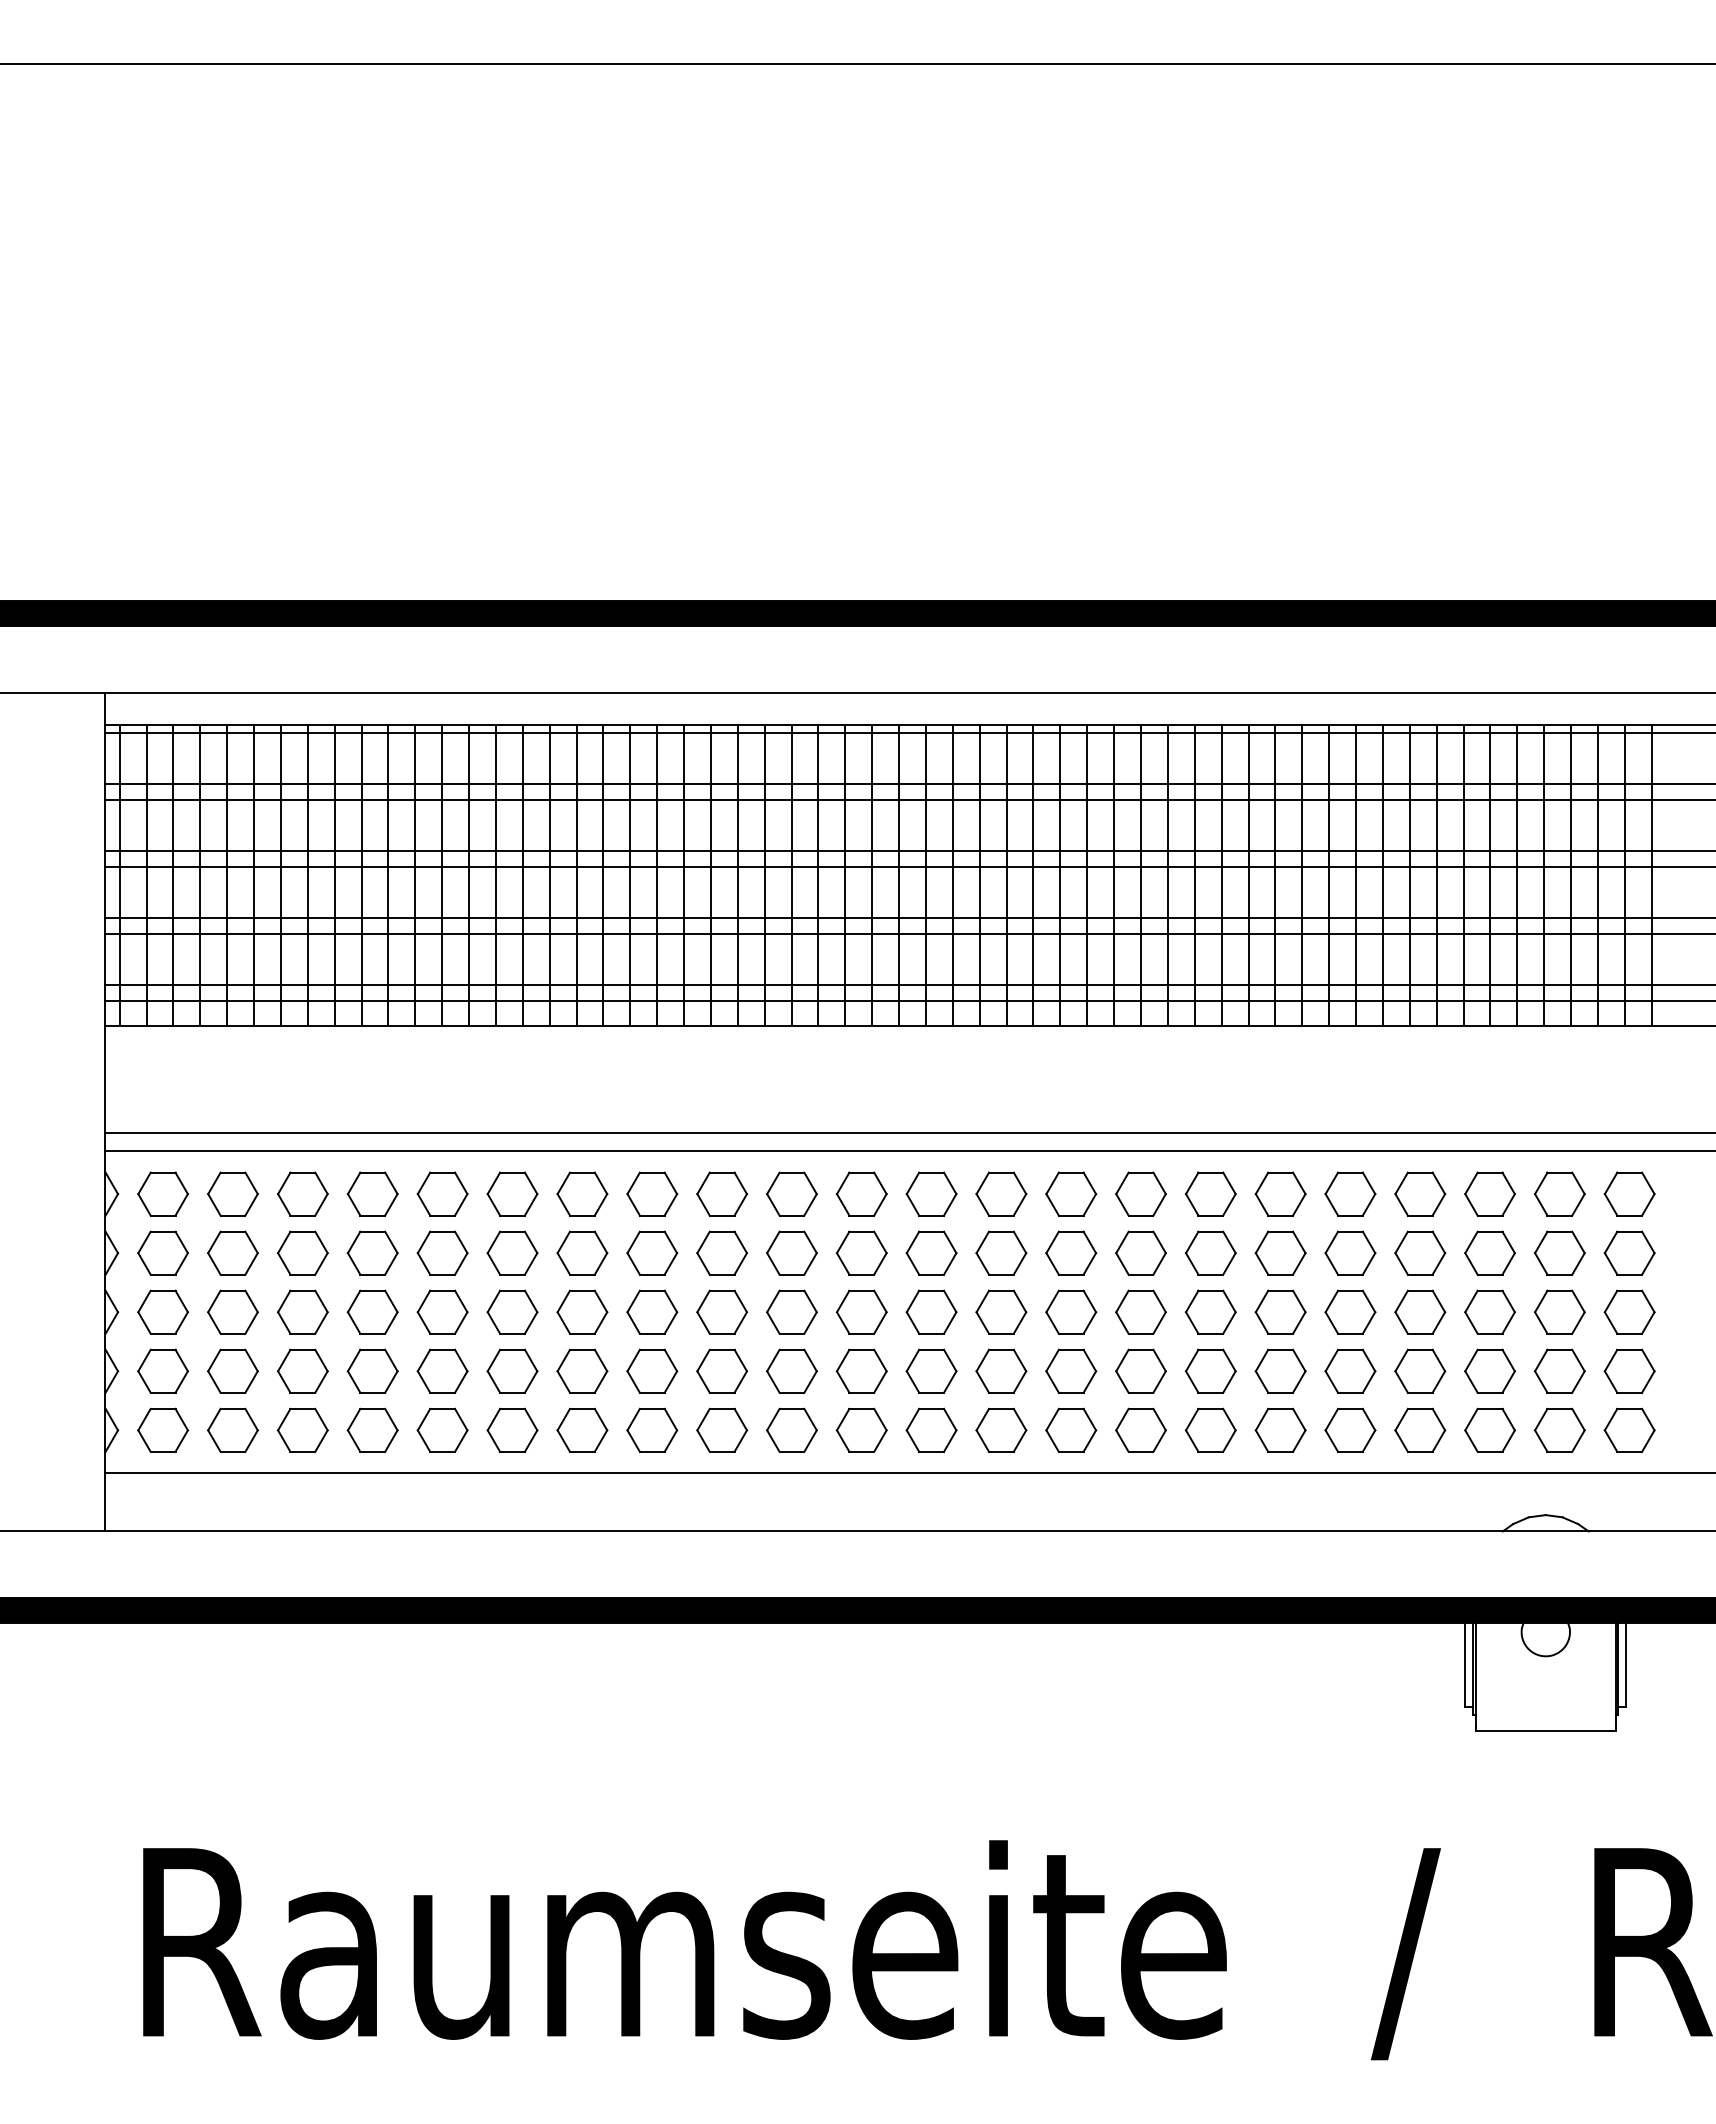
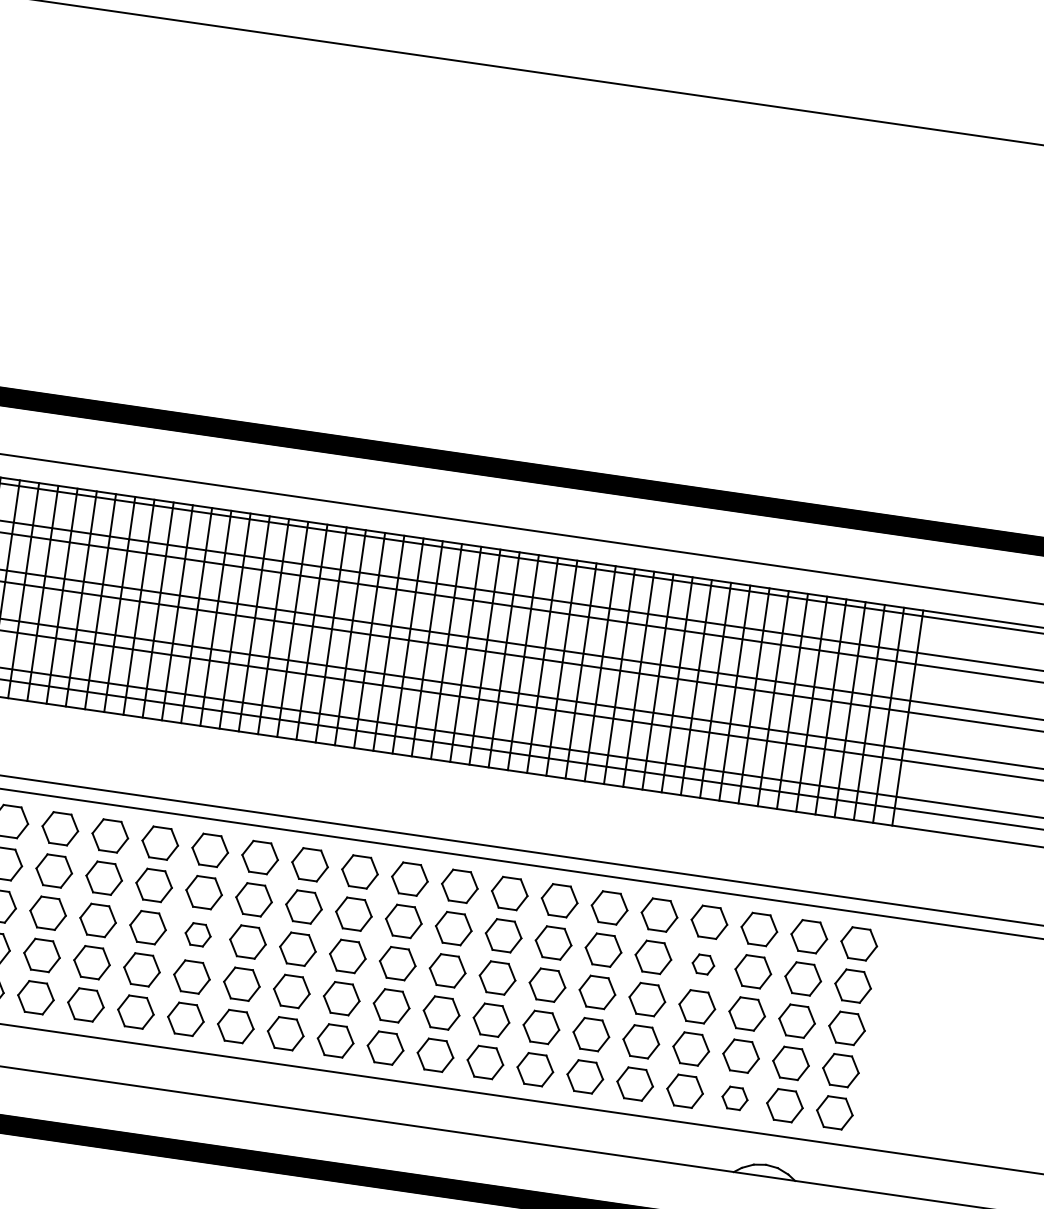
part: (1420, 1252) -> (703, 964), size x0.6
part: (722, 1311) -> (198, 934), size x0.7
part: (1489, 1429) -> (734, 1097), size x0.7

